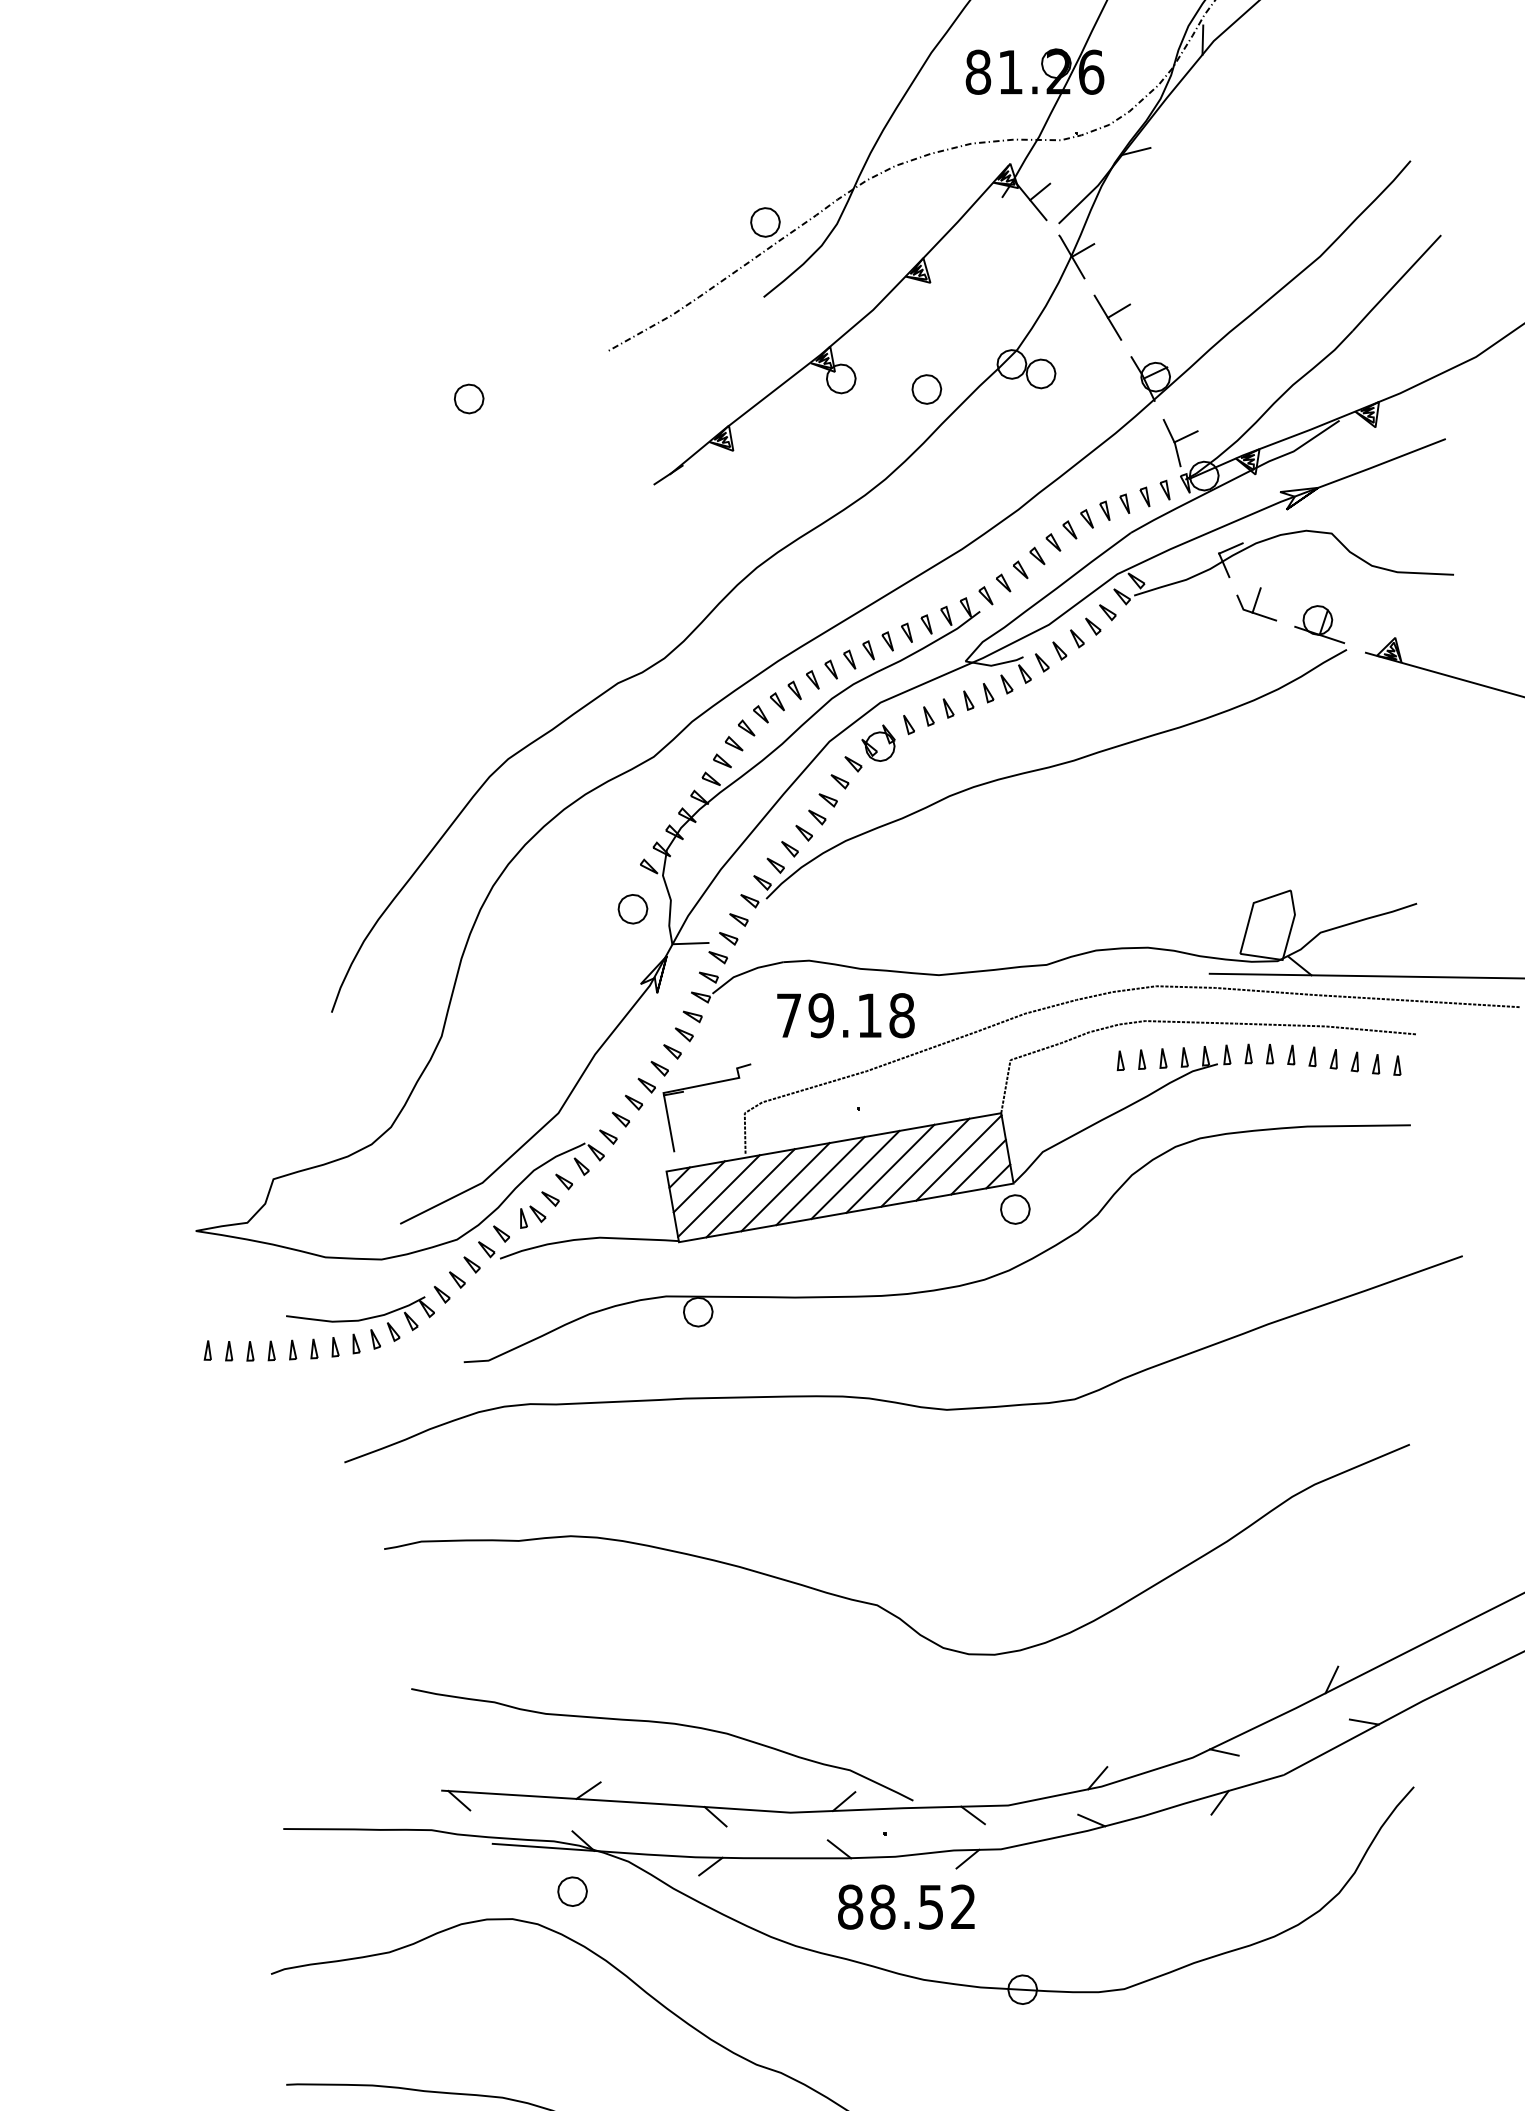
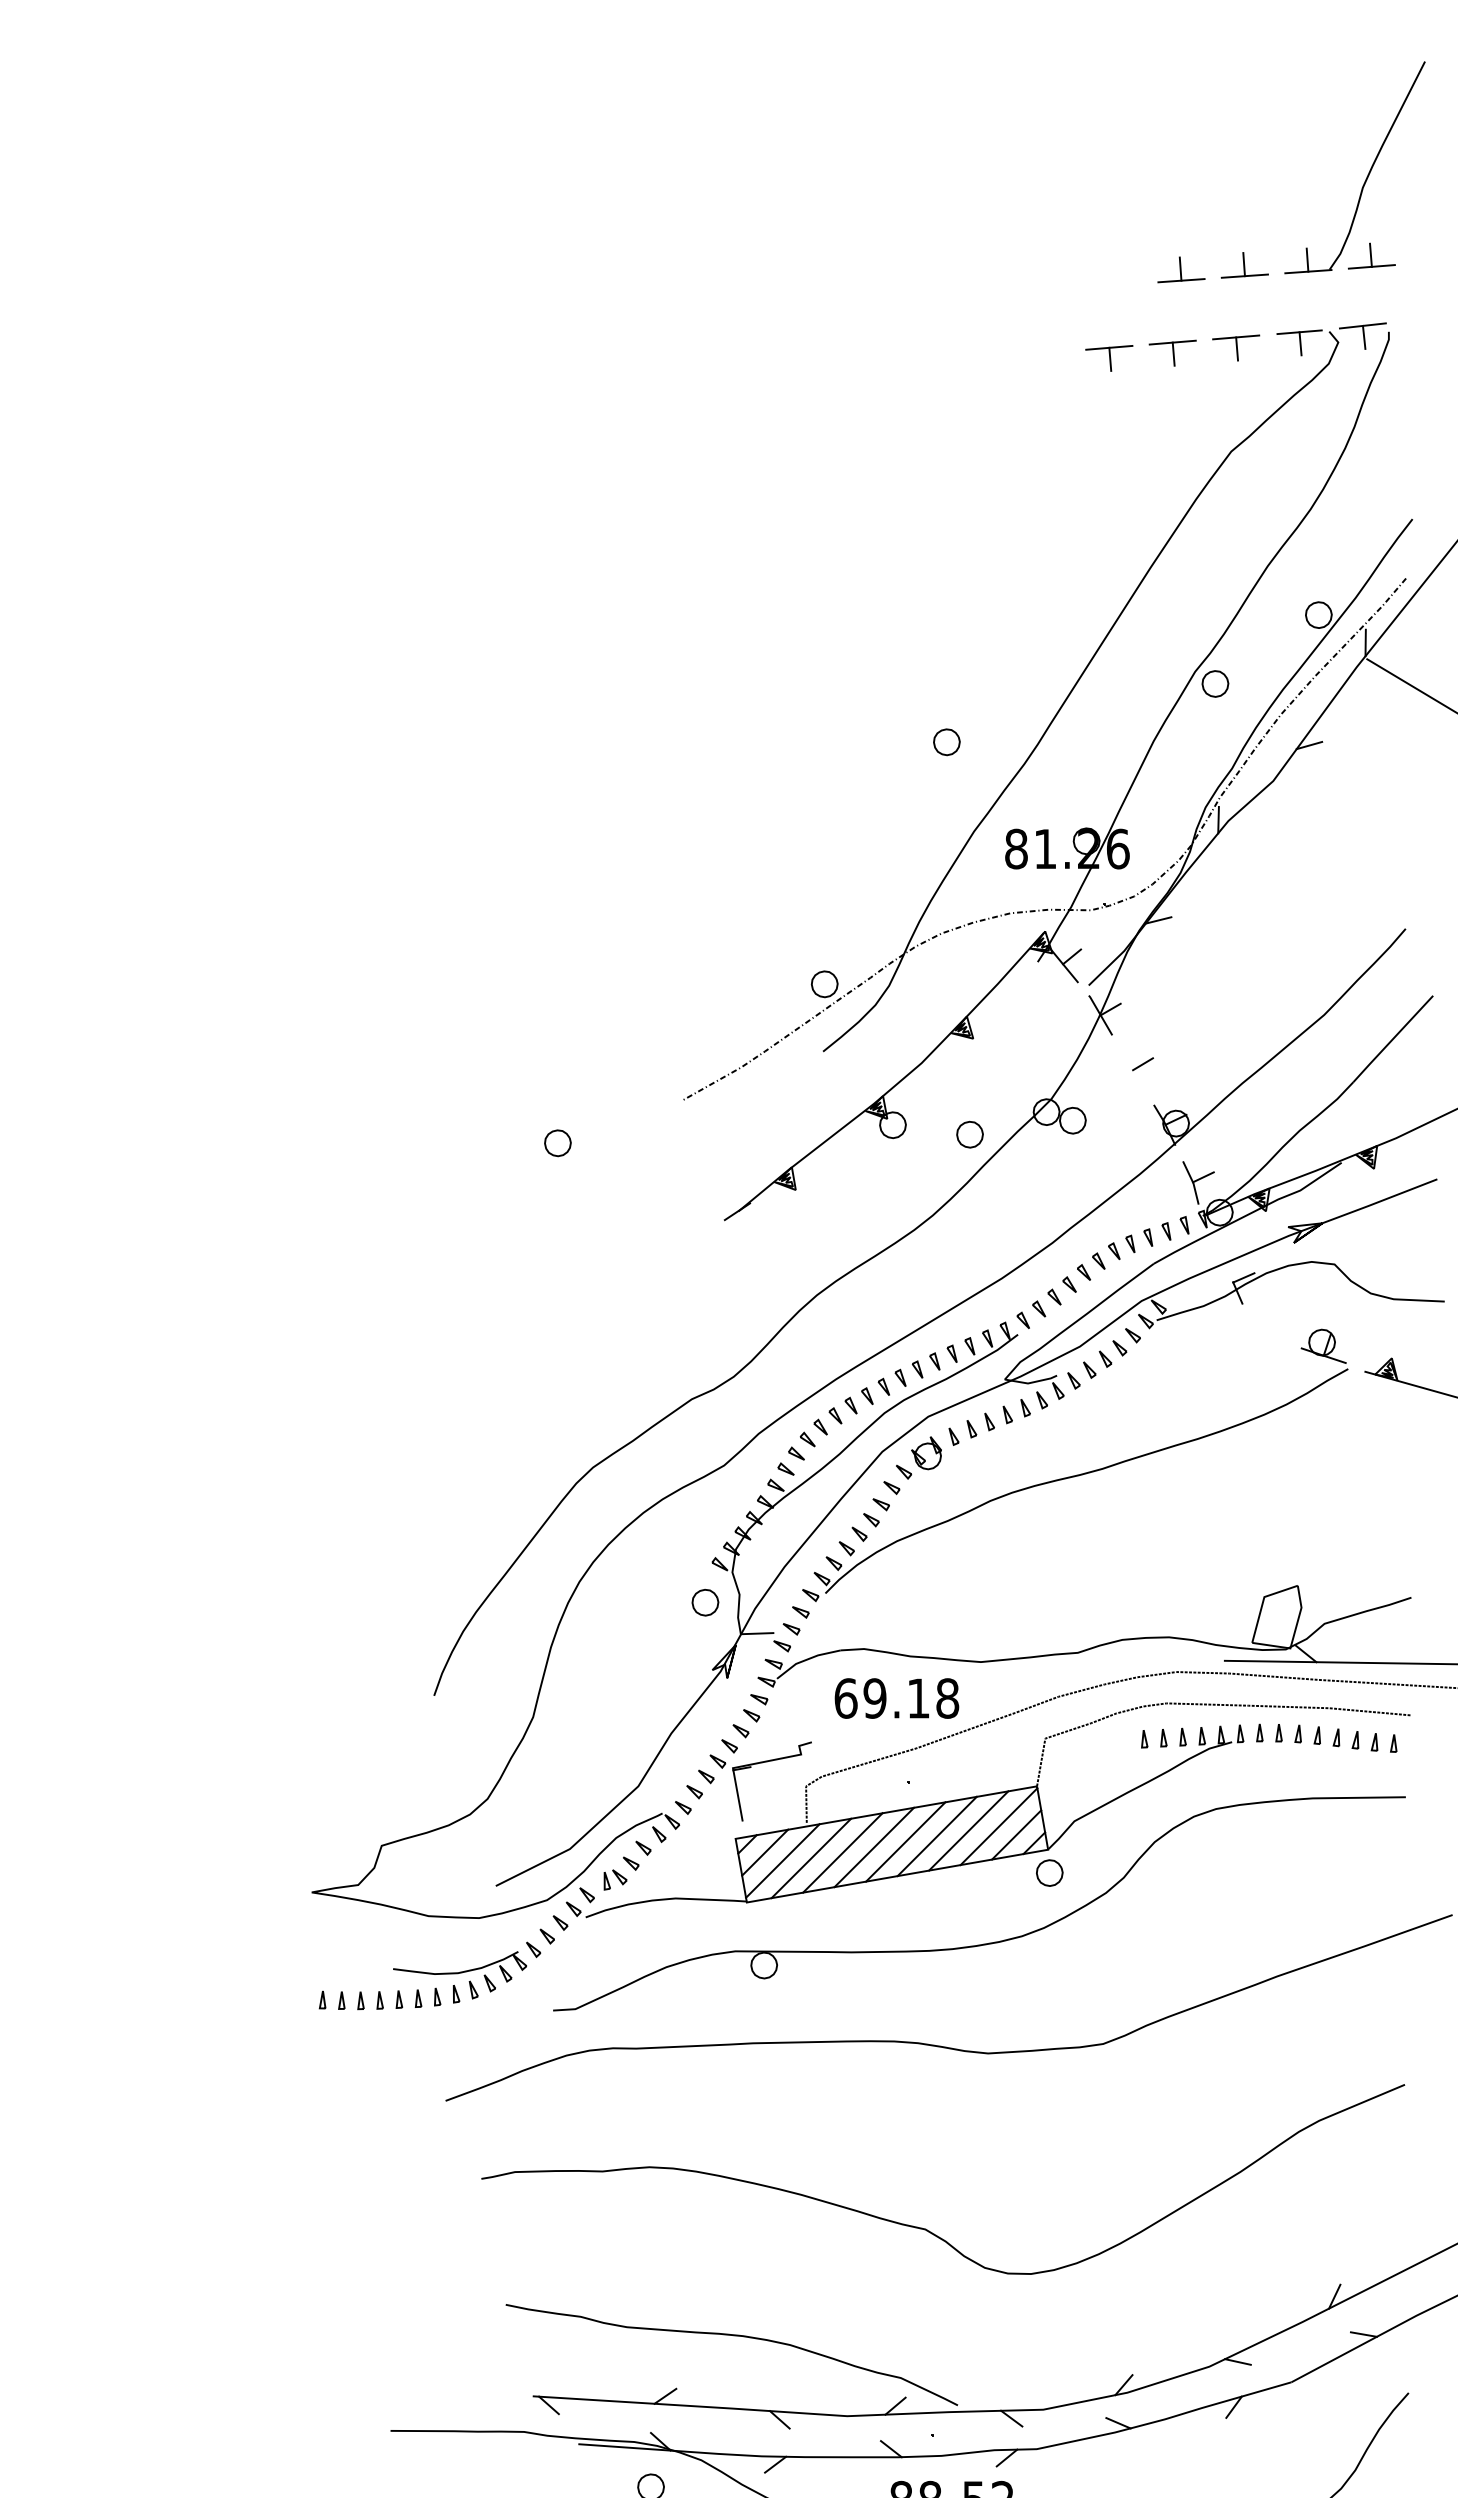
line: (1107, 317) -> (1132, 1069), removed
part: (1256, 603) -> (1266, 1327), removed
text: (788, 1015) -> (845, 1698), 79.18 -> 69.18

